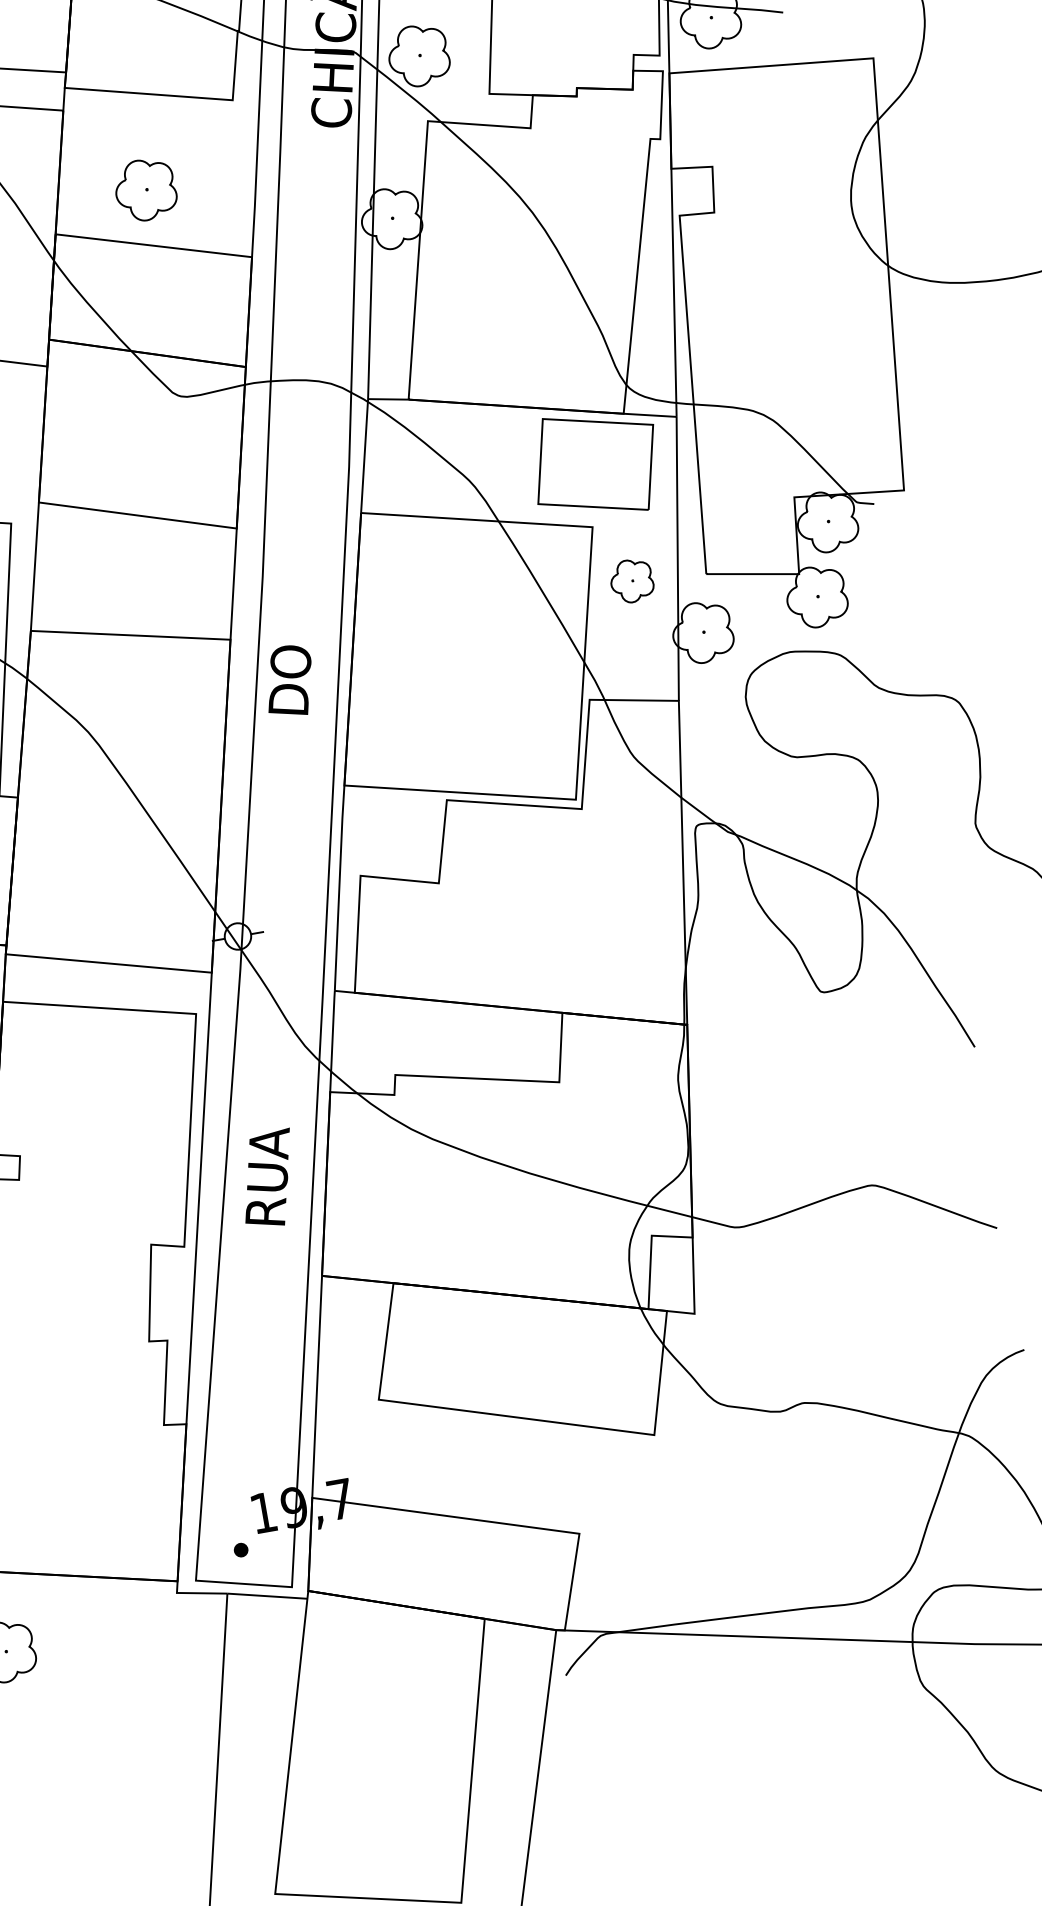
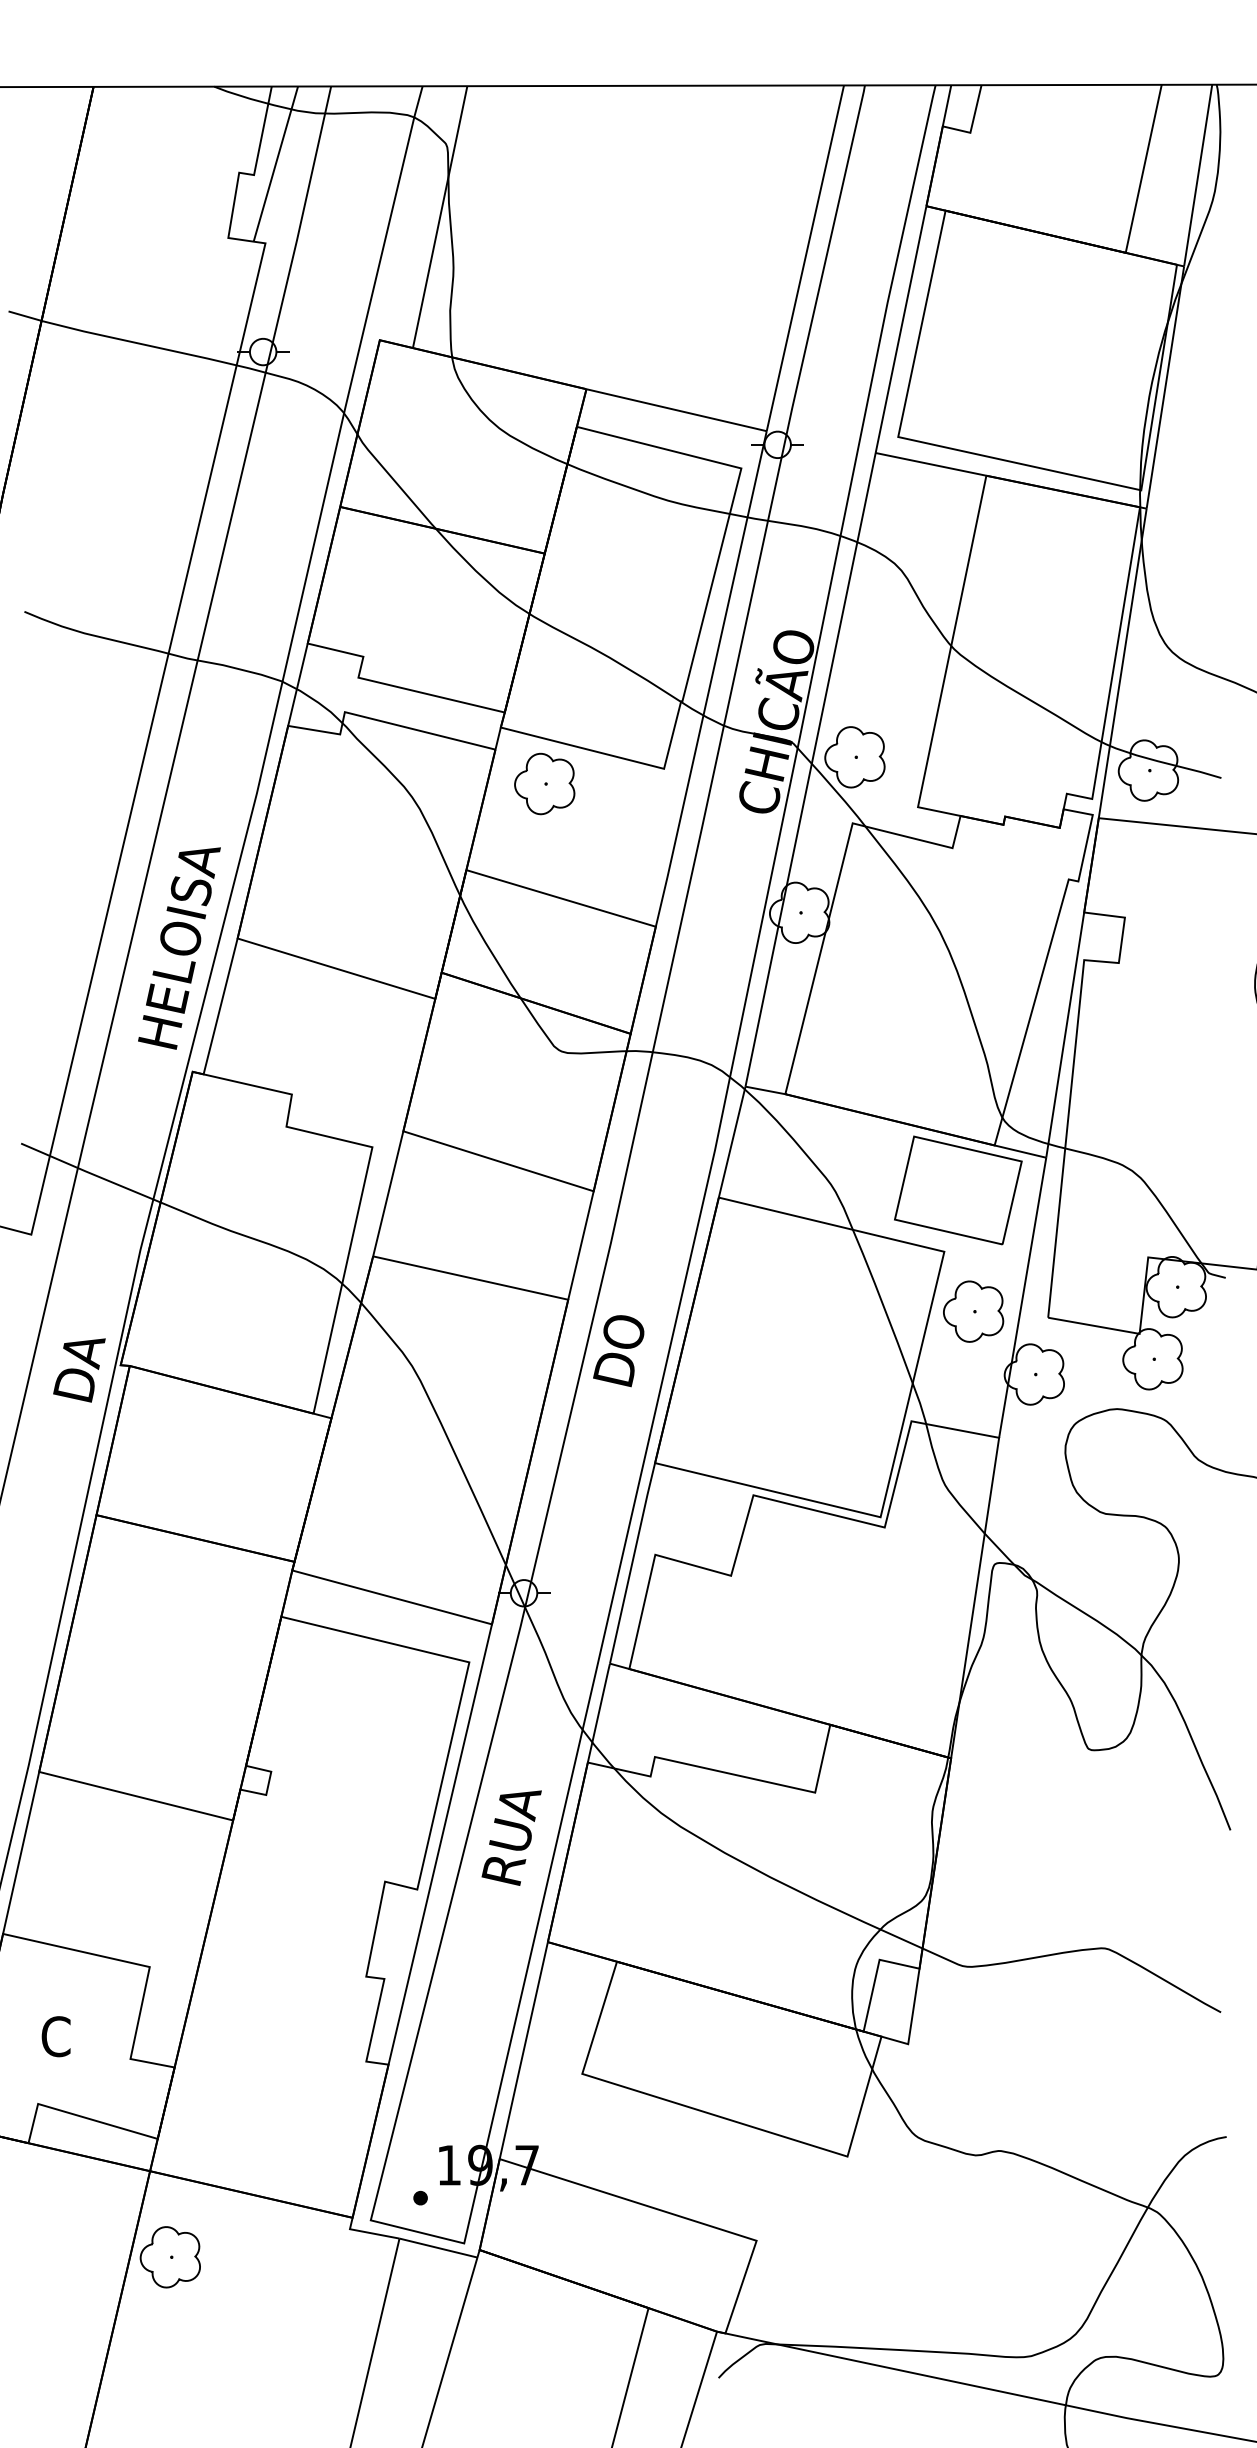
part: (145, 189) -> (544, 783), moved
part: (631, 580) -> (973, 1311), size x1.43

